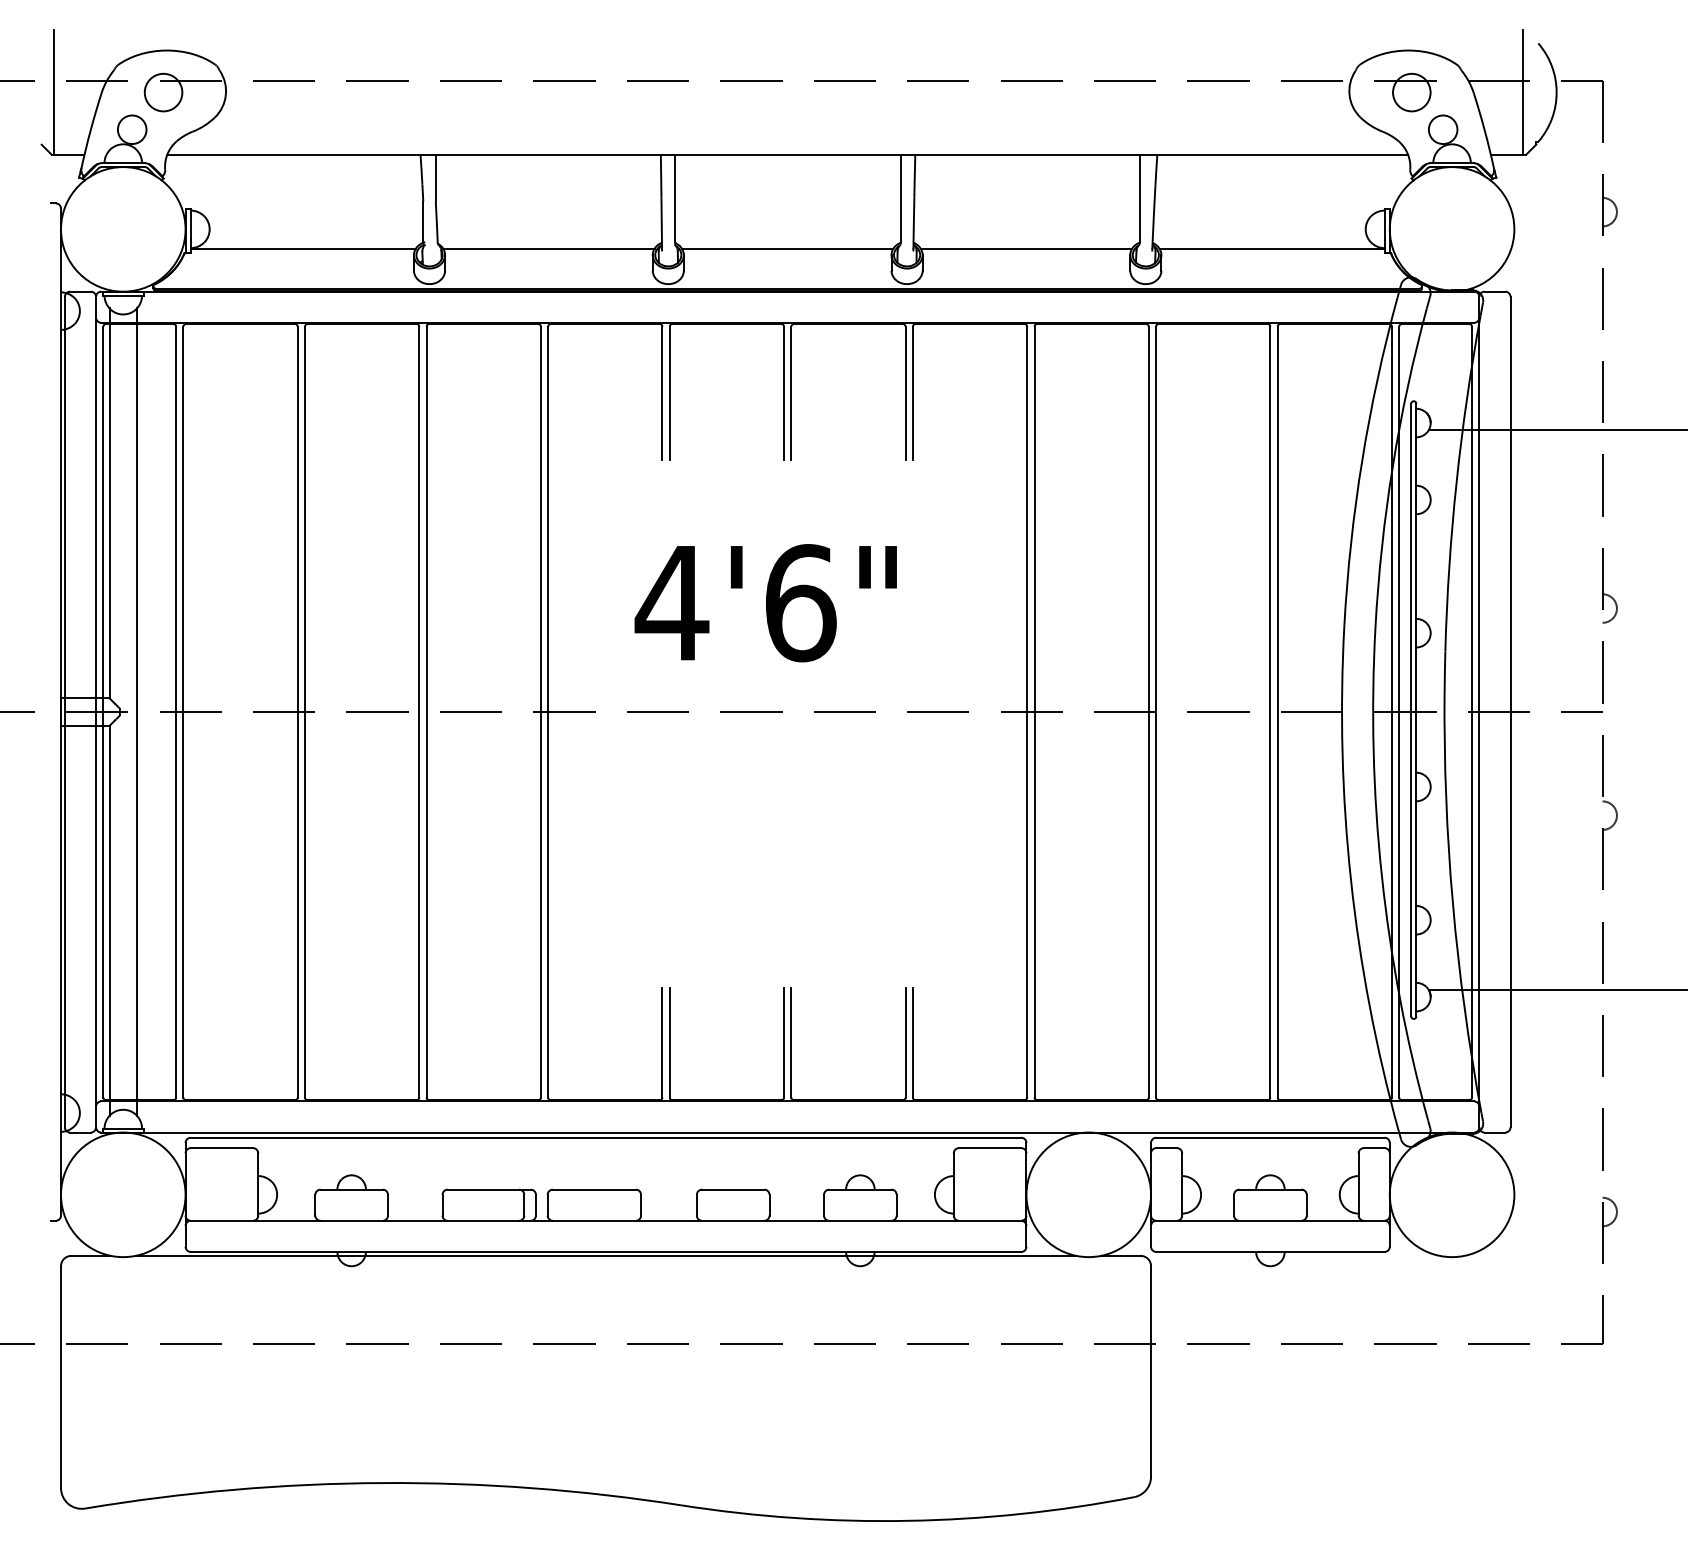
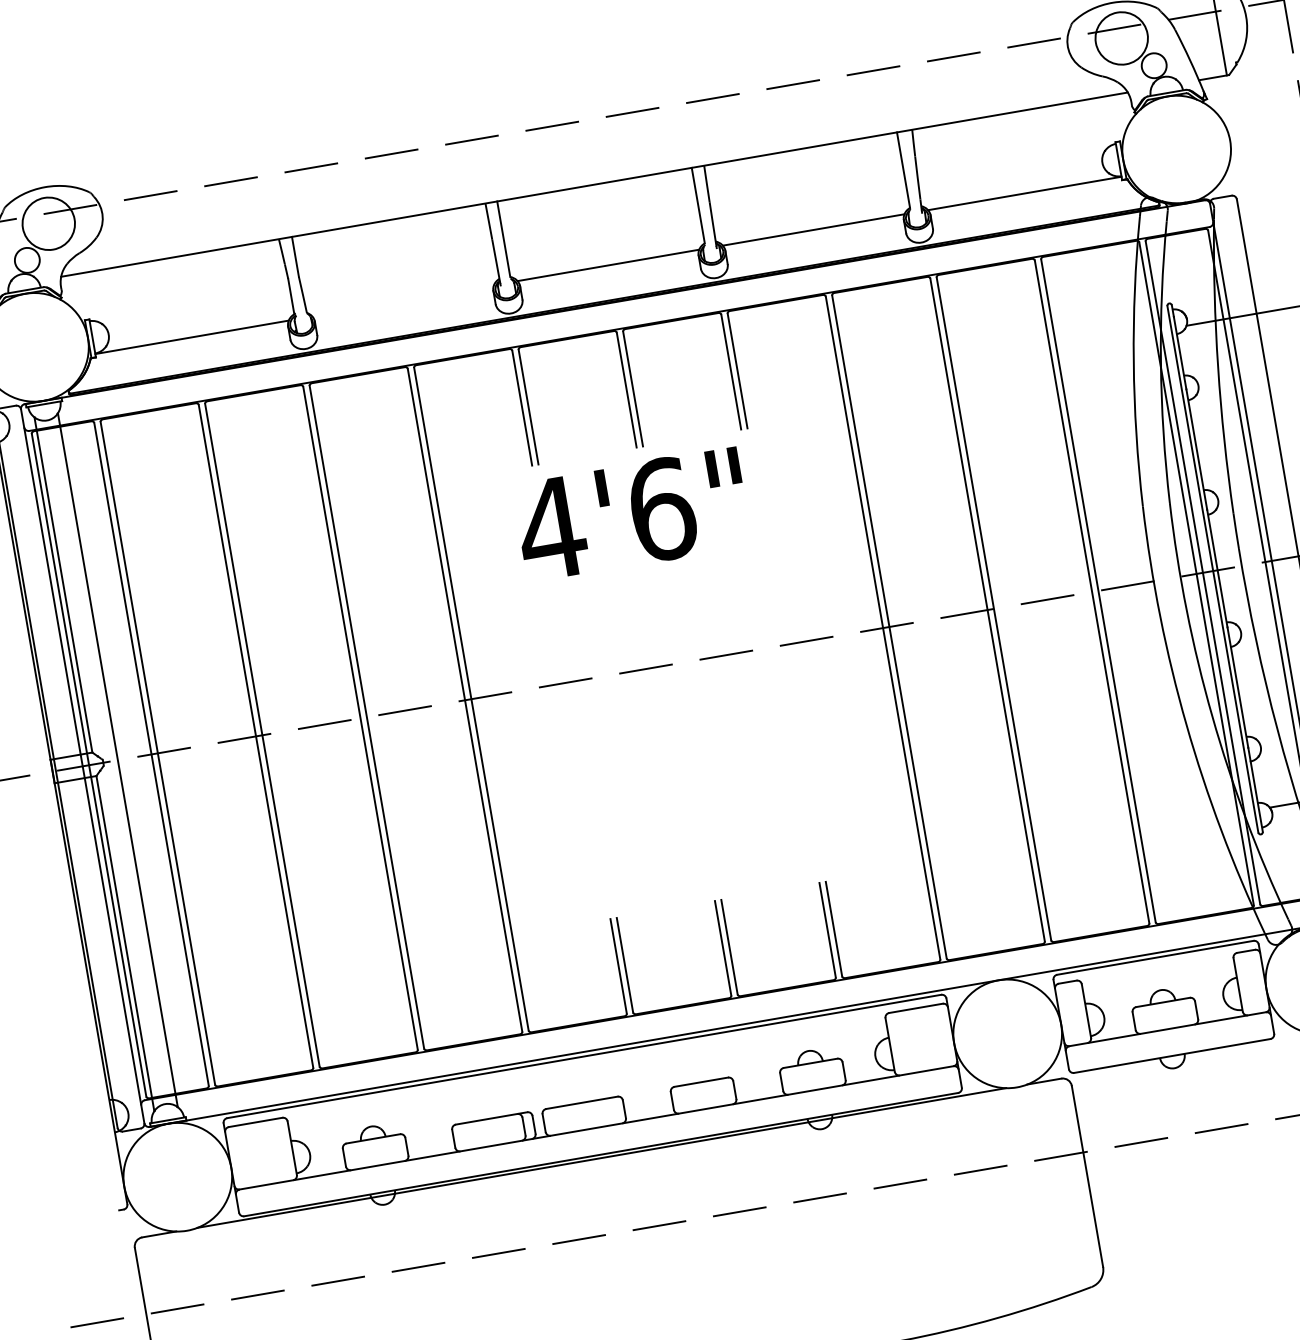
circle: (163, 92) -> (48, 223), size x1.6
circle: (1411, 92) -> (1121, 38), size x1.6
line: (548, 248) -> (402, 300), removed
text: (765, 603) -> (631, 515), moved

